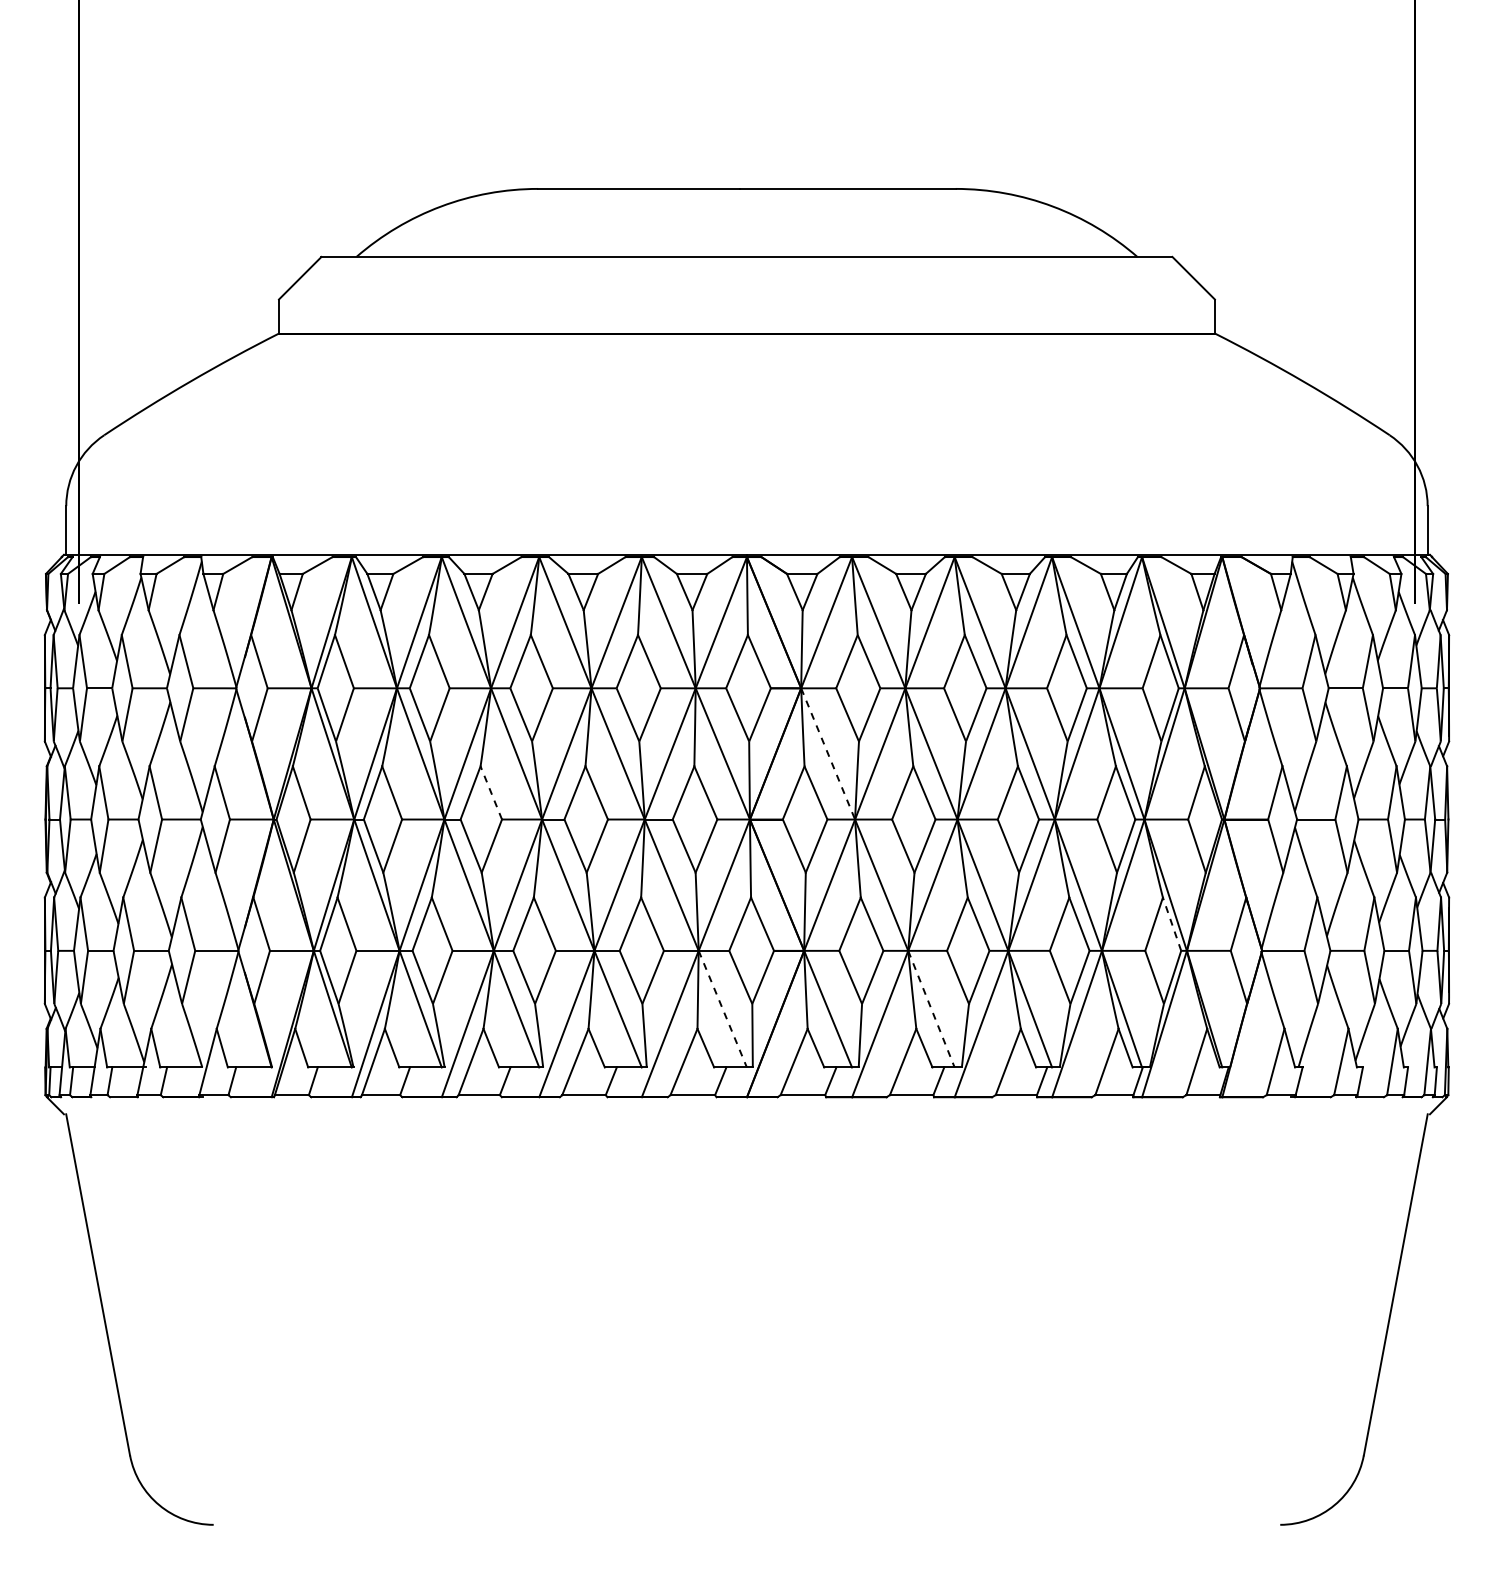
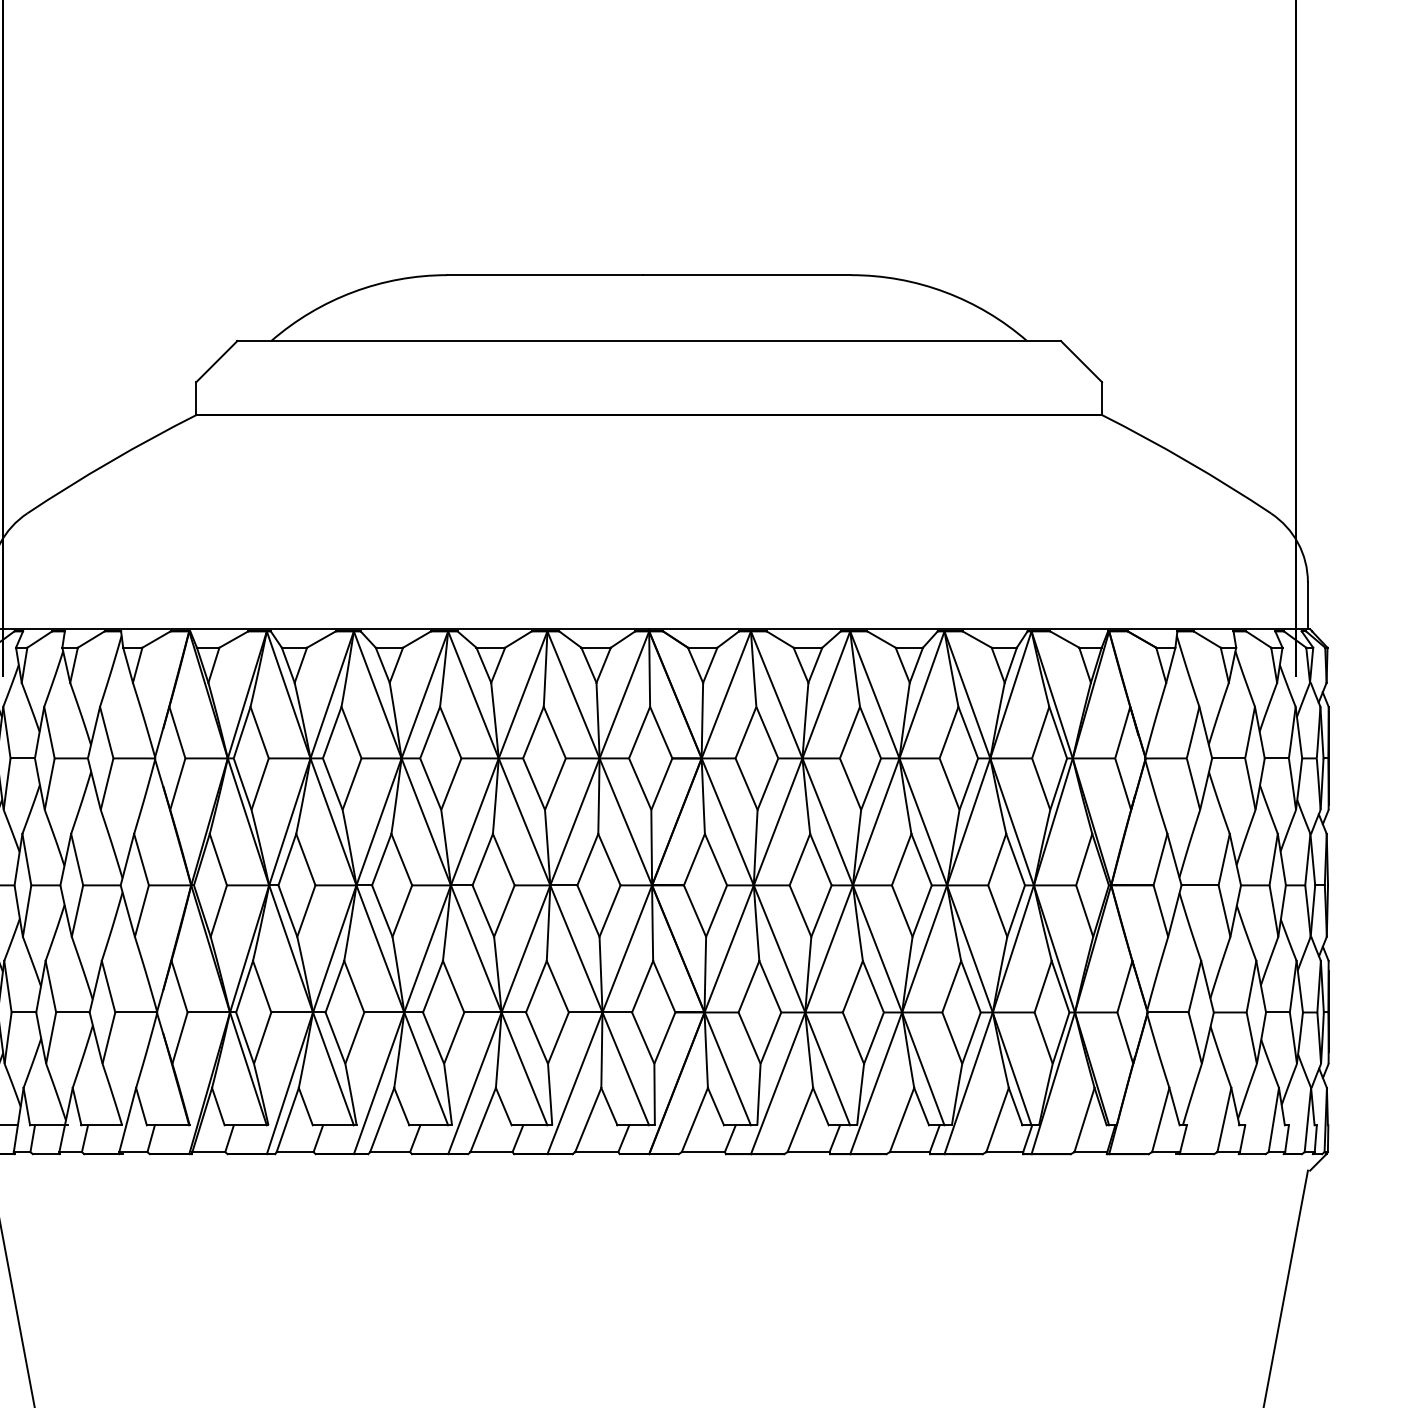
line: (828, 753) -> (728, 821), dashed -> solid
line: (491, 792) -> (401, 859), dashed -> solid
line: (1171, 923) -> (1060, 986), dashed -> solid
line: (723, 1009) -> (626, 1069), dashed -> solid
line: (931, 1009) -> (827, 1069), dashed -> solid

